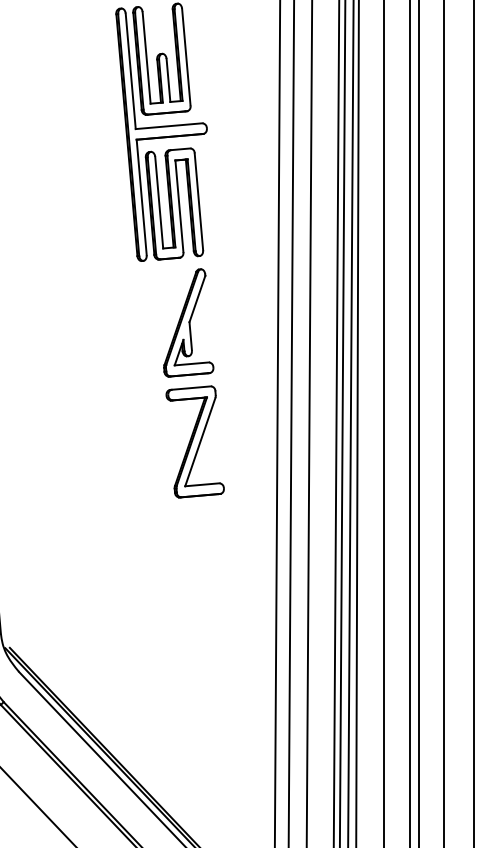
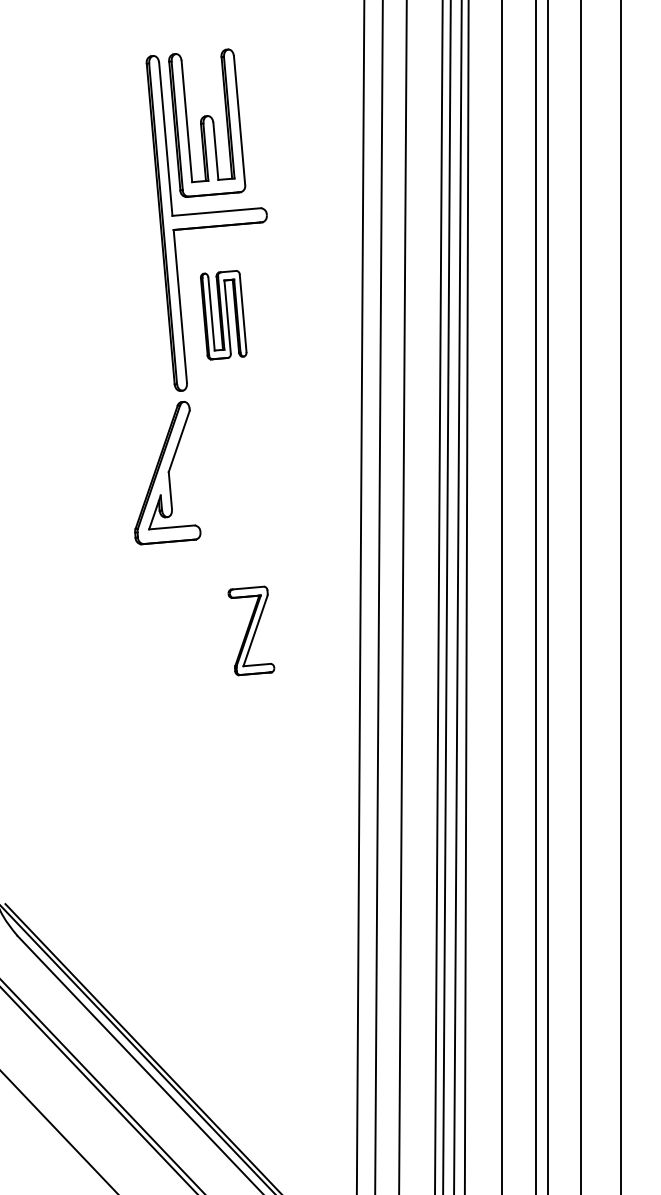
part: (174, 203) -> (223, 314), size x0.6
part: (188, 323) -> (167, 473), moved
part: (195, 441) -> (251, 630), size x0.6

